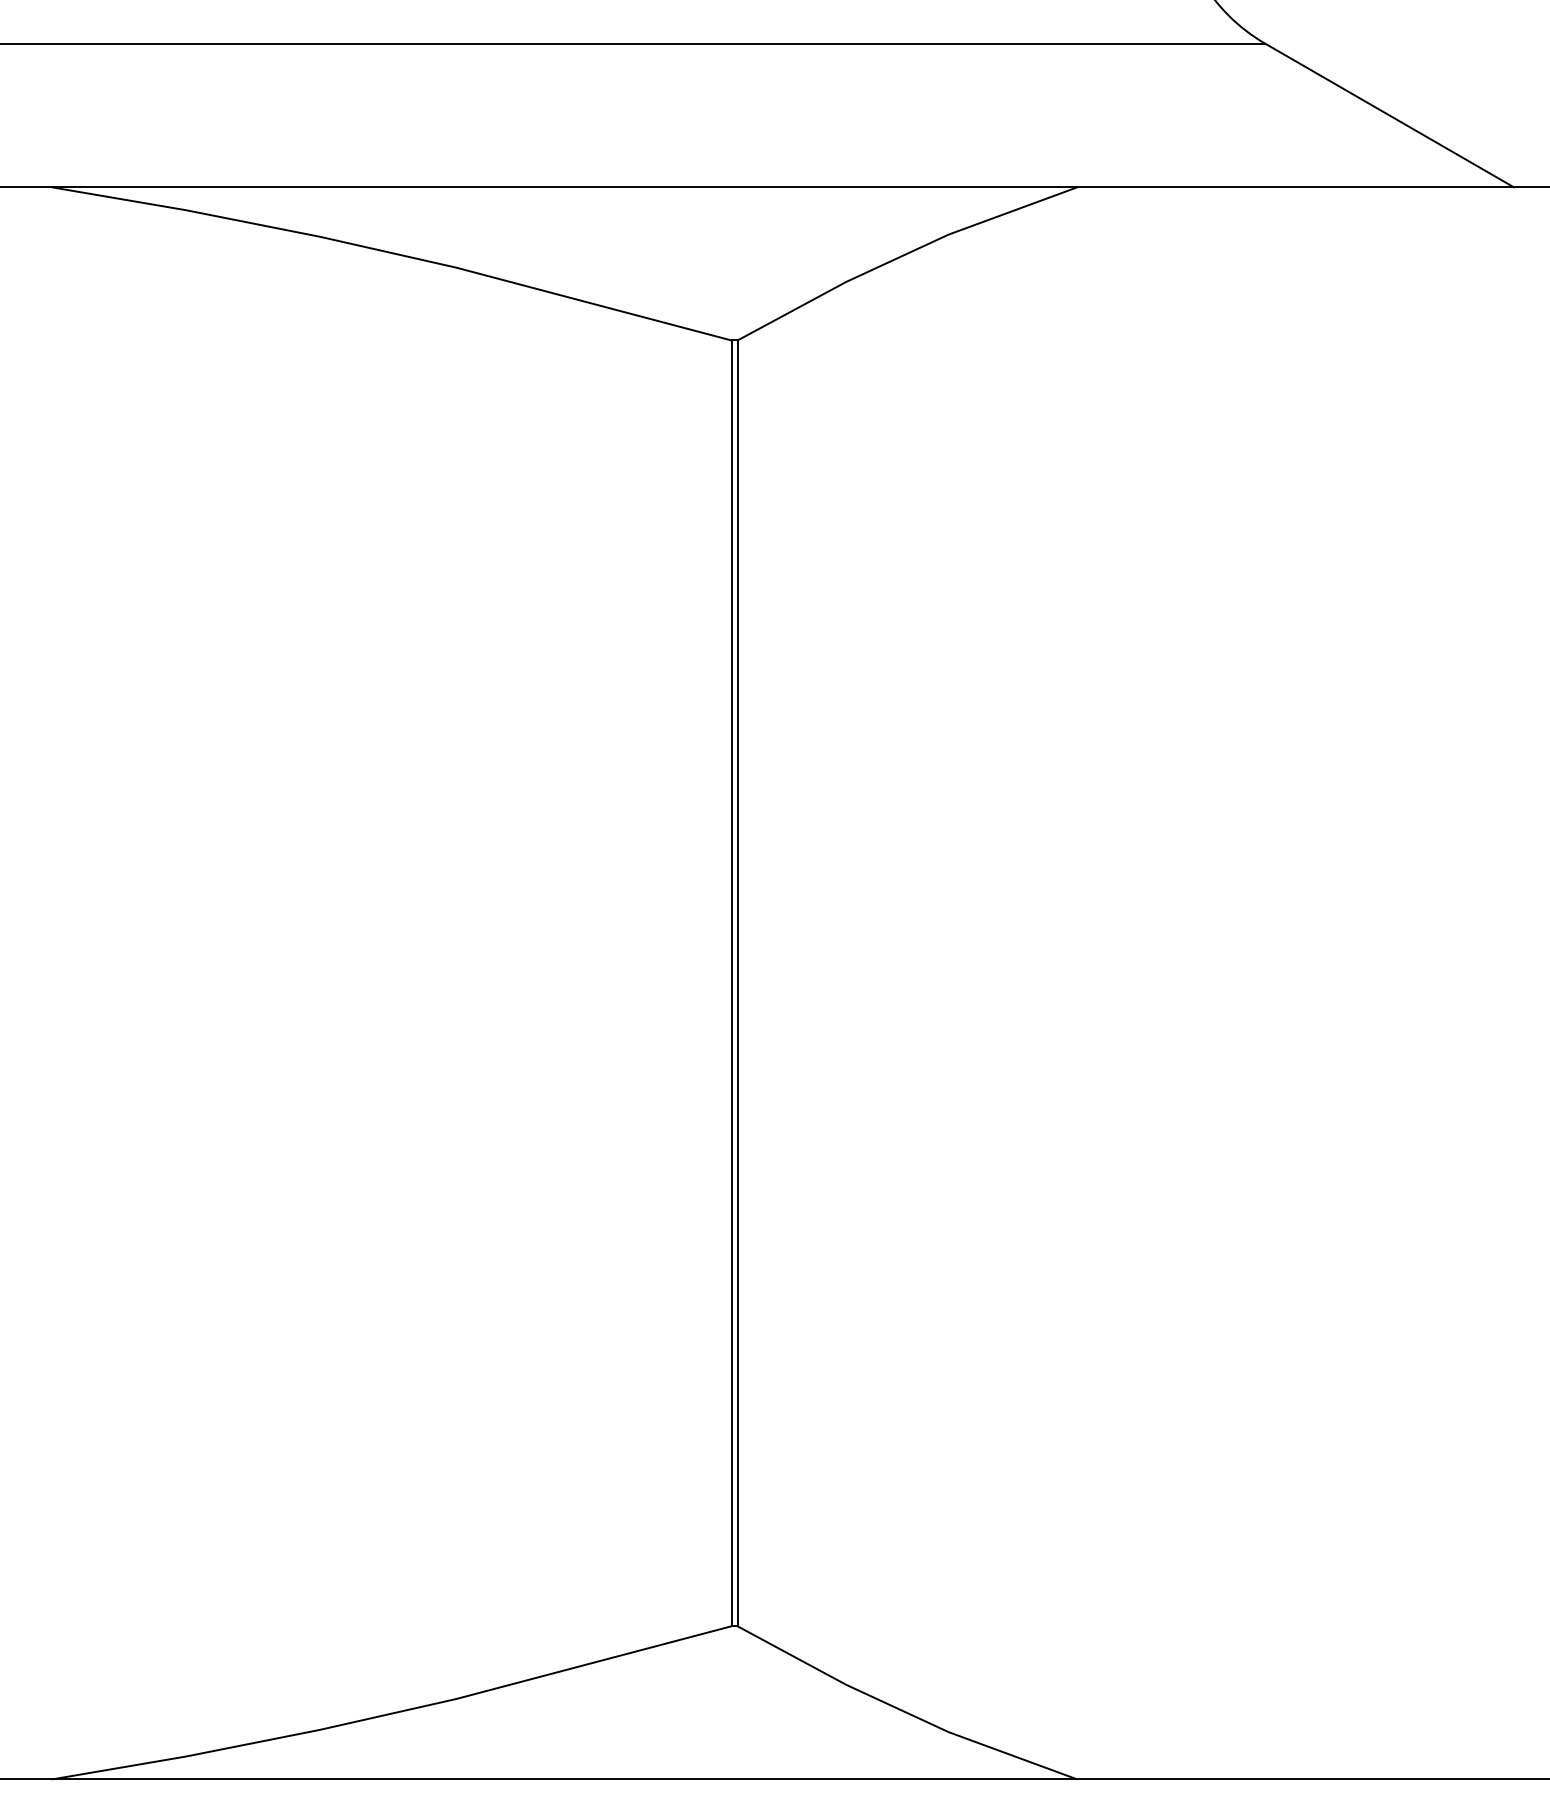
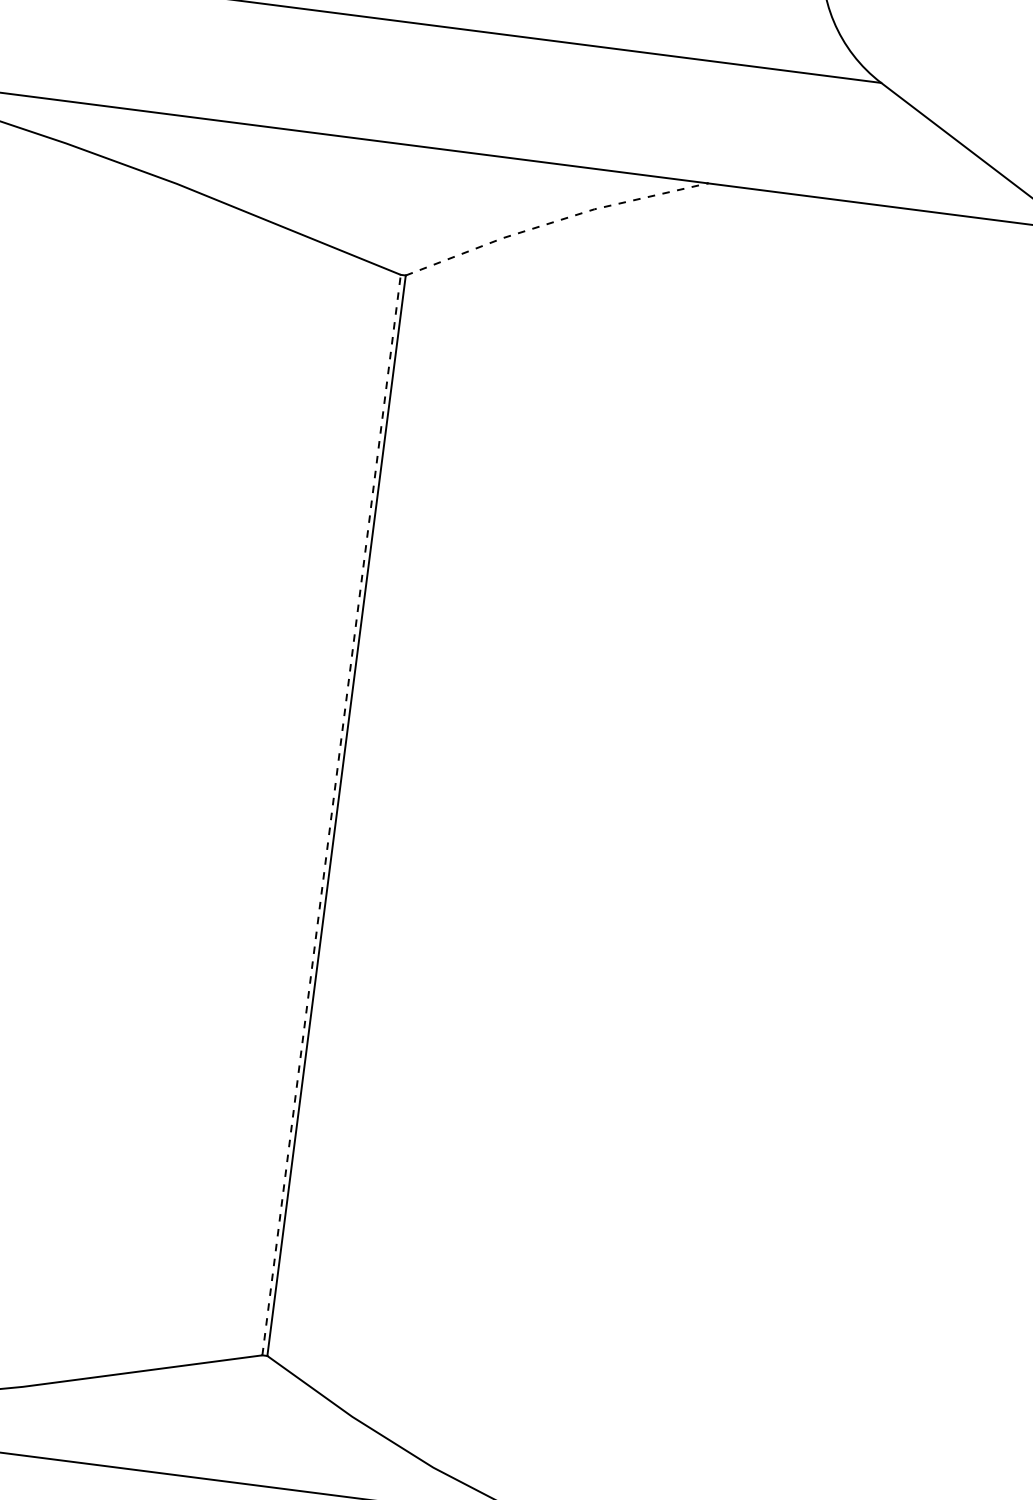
line: (904, 255) -> (555, 222), solid -> dashed
line: (731, 983) -> (331, 815), solid -> dashed

